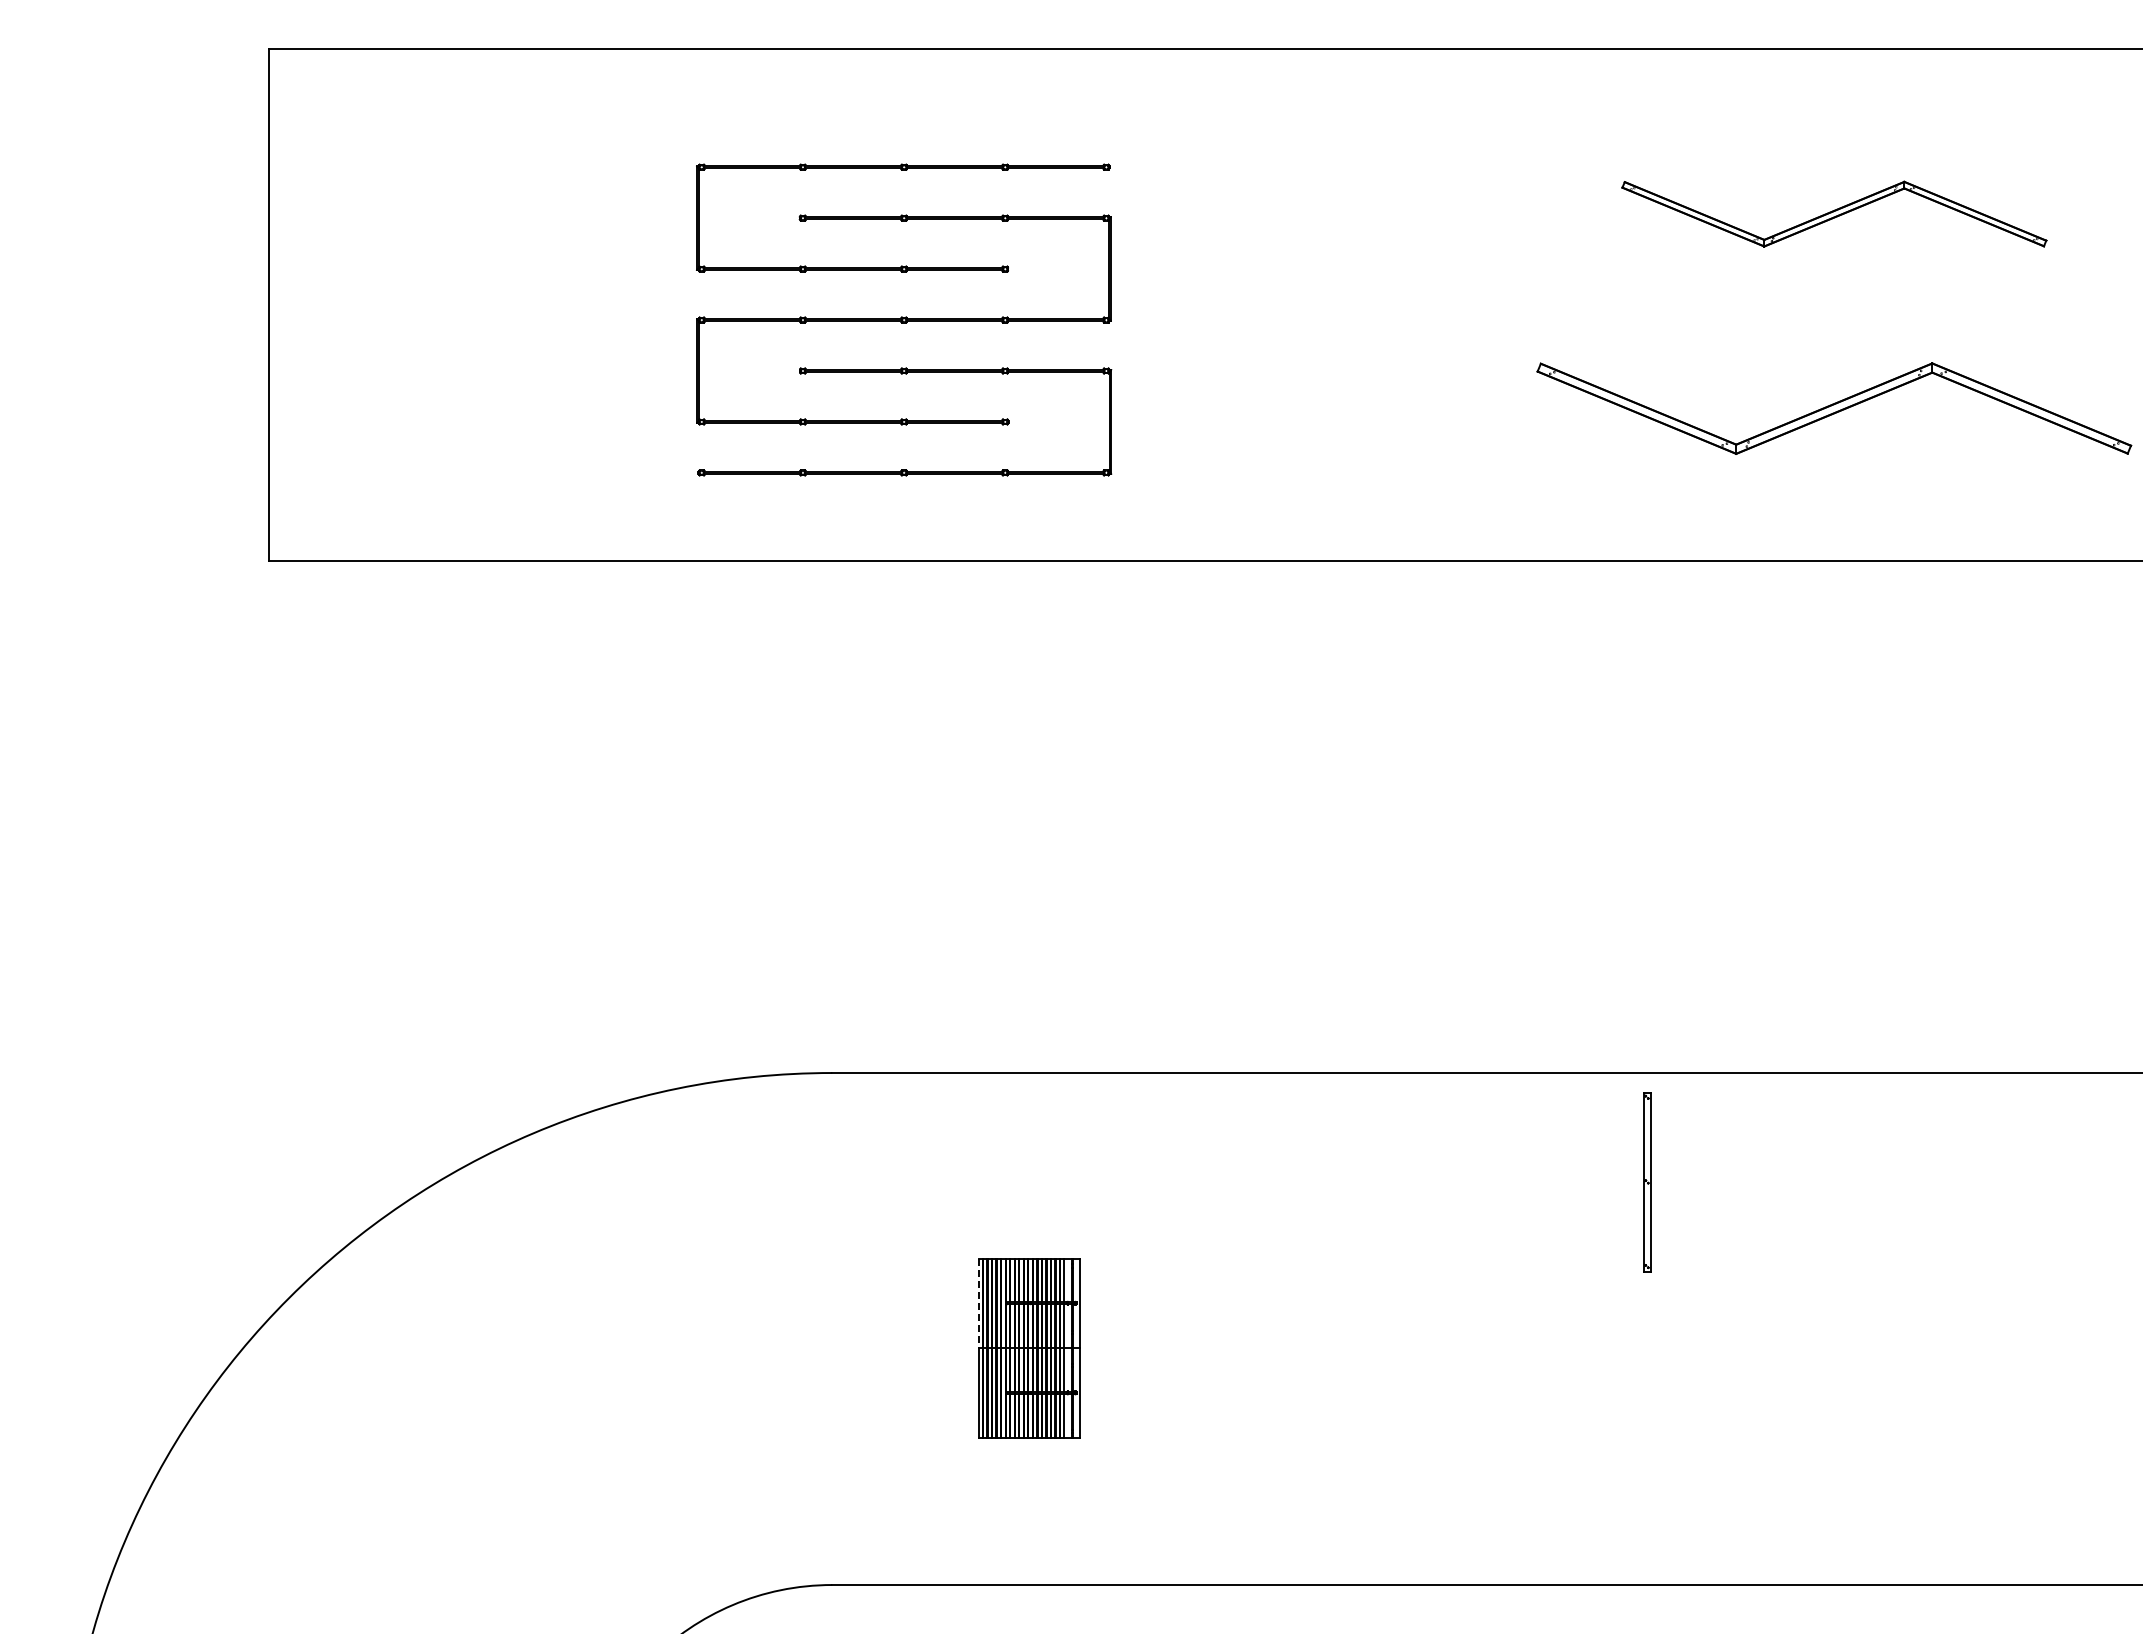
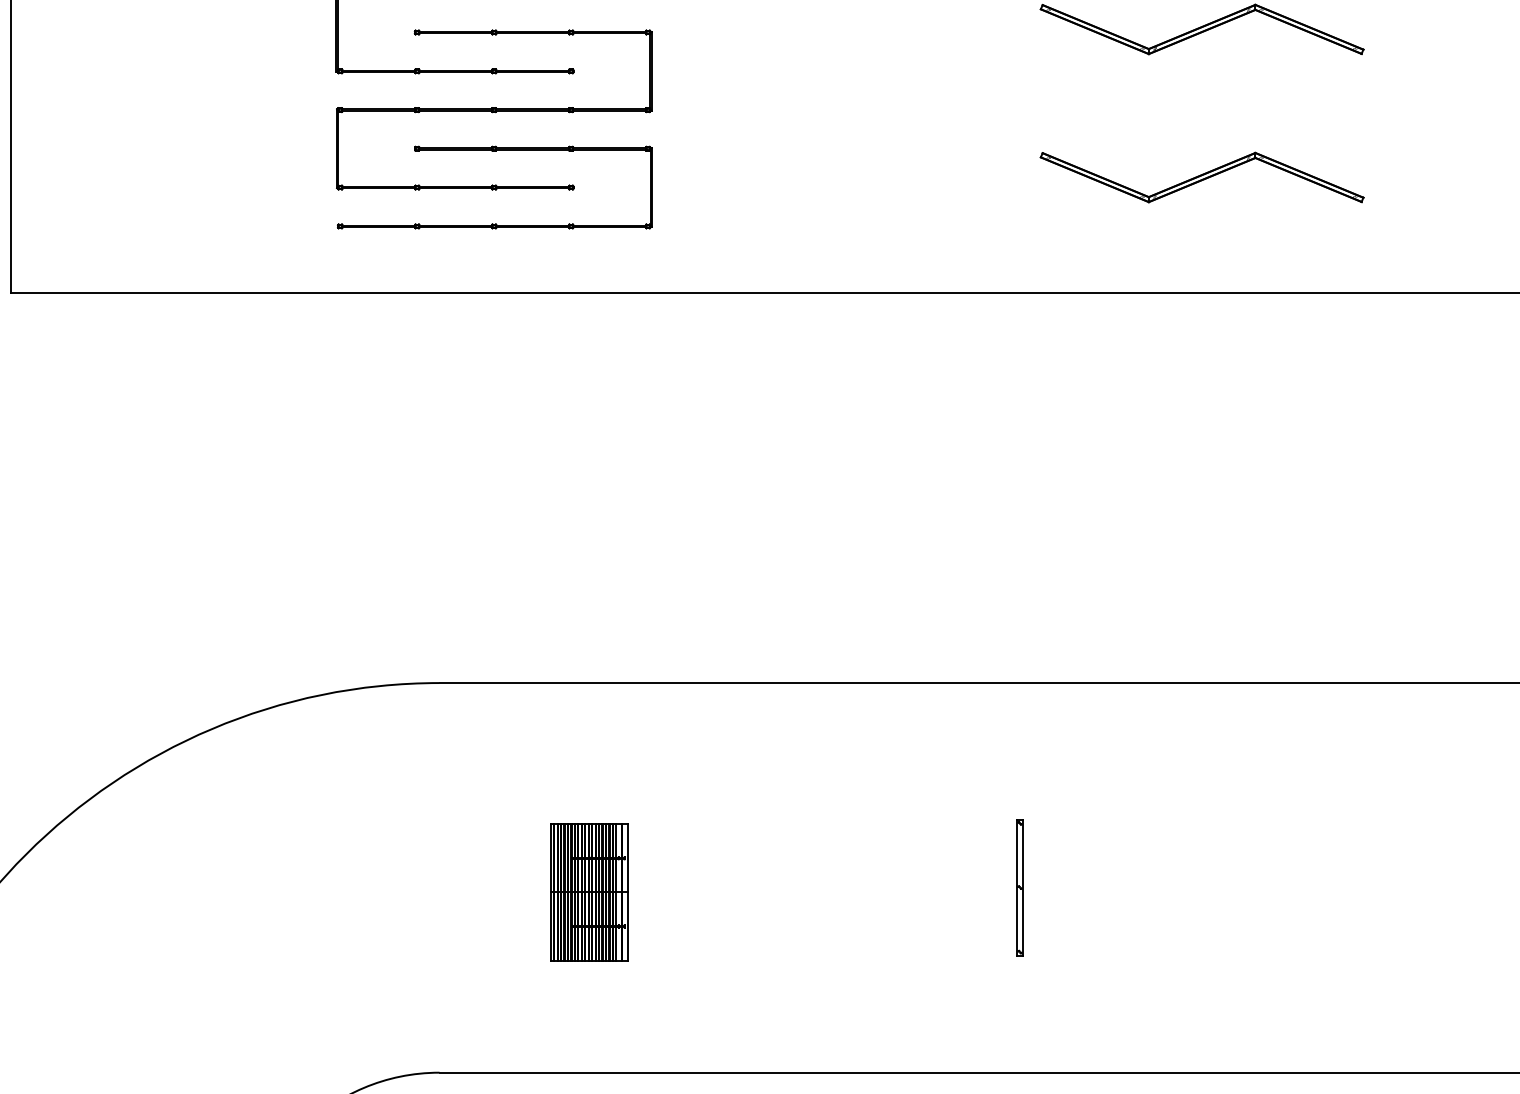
part: (1834, 408) -> (1202, 177), size x0.71
part: (1647, 1182) -> (1020, 888), moved
line: (978, 1303) -> (550, 858), dashed -> solid

